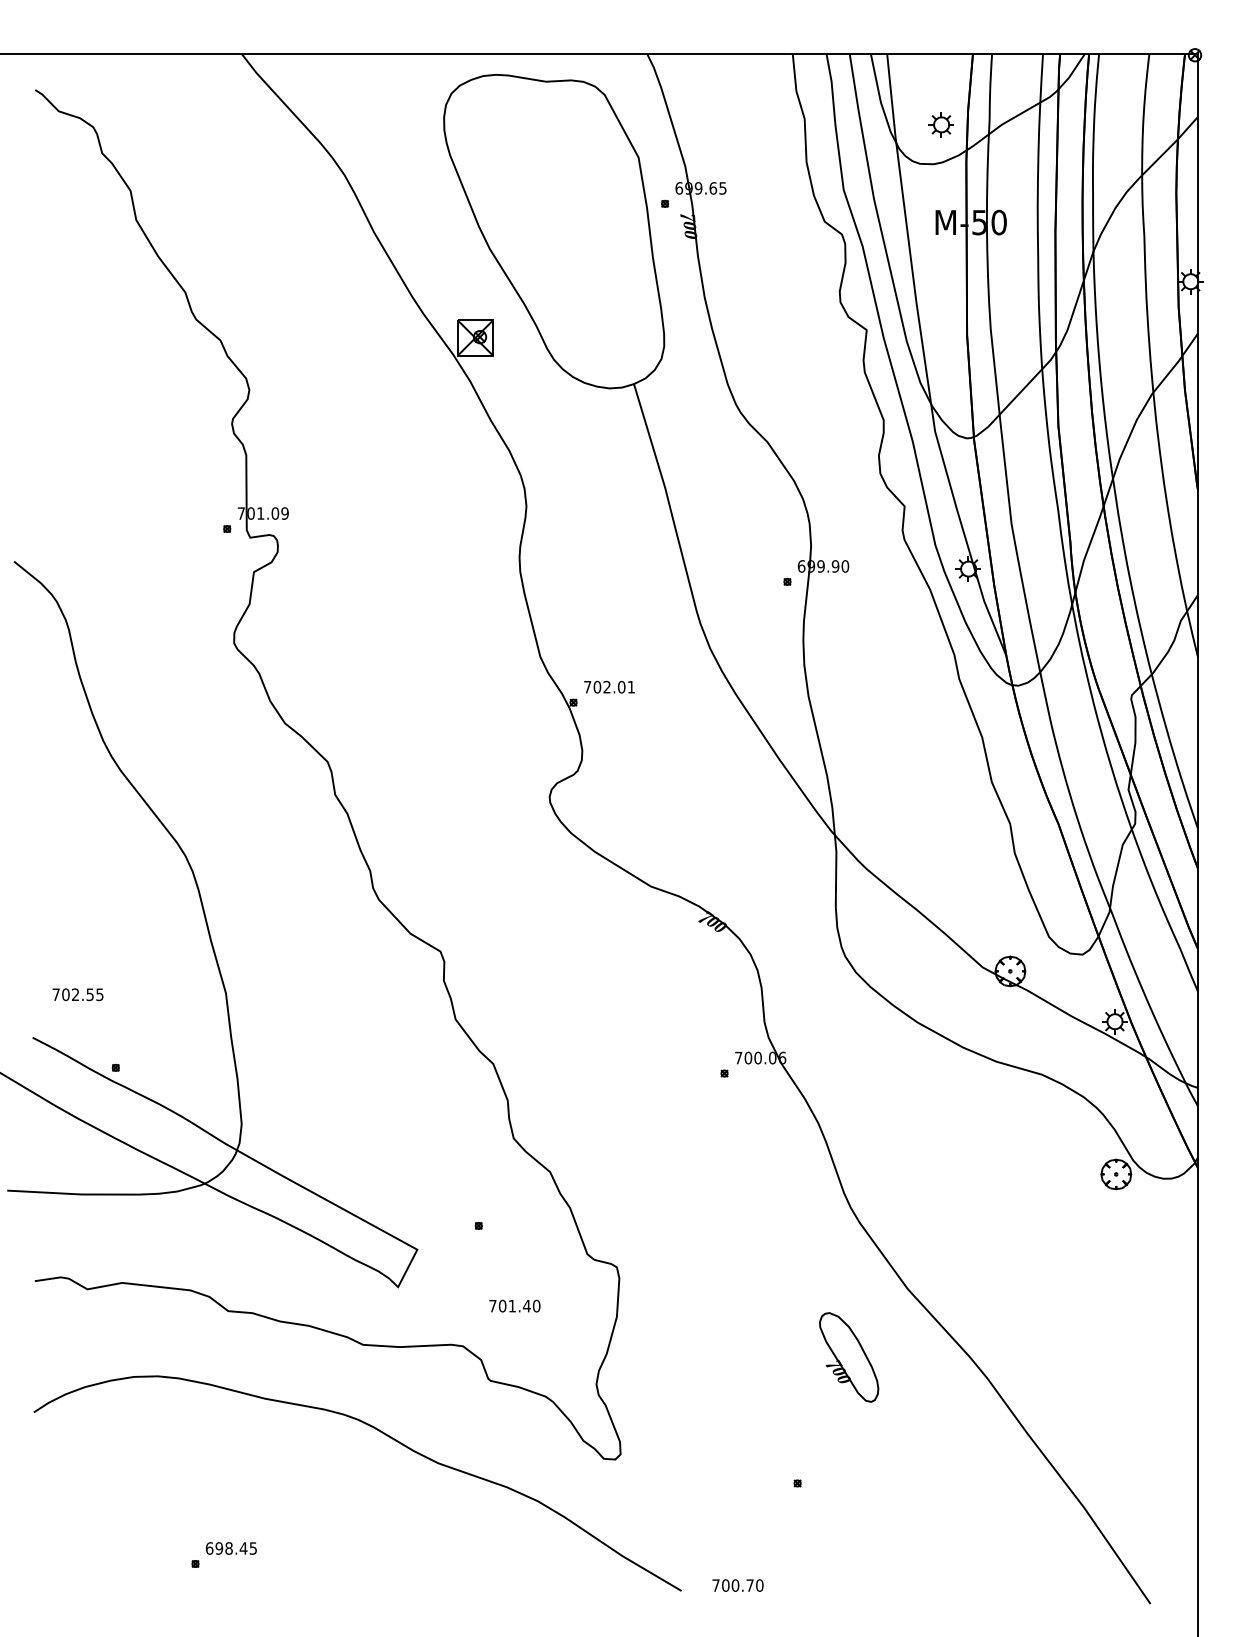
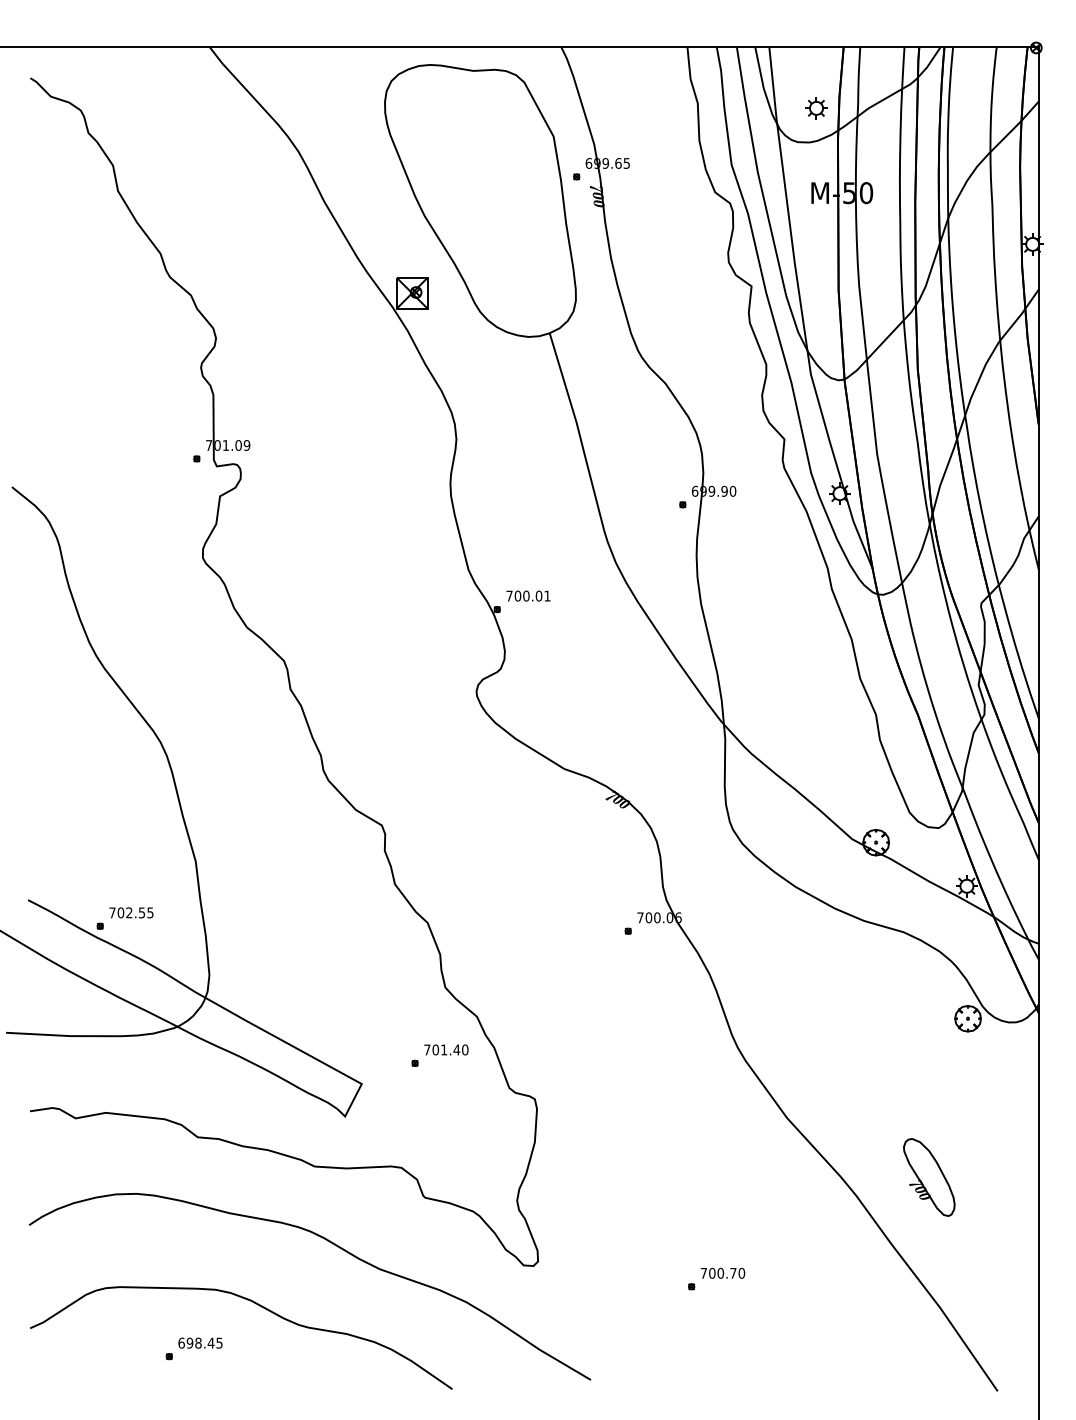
text: (607, 686) -> (526, 595), 702.01 -> 700.01
text: (78, 994) -> (131, 912), moved
text: (515, 1305) -> (446, 1049), moved
part: (849, 1357) -> (929, 1177), moved
curve: (297, 1505) -> (257, 1305), added
text: (737, 1584) -> (722, 1272), moved

